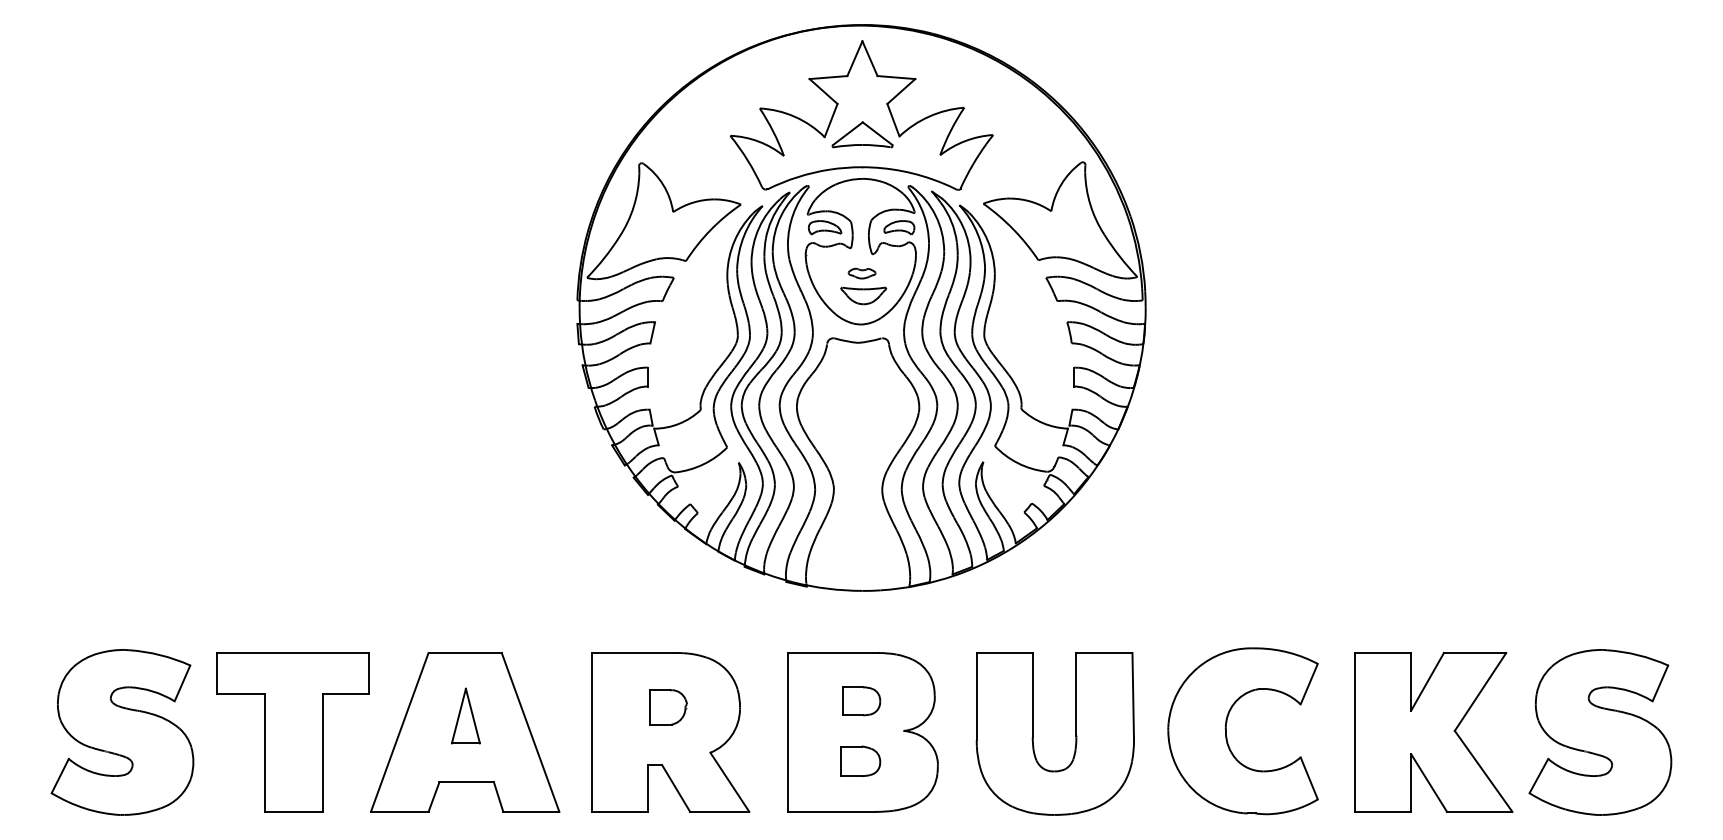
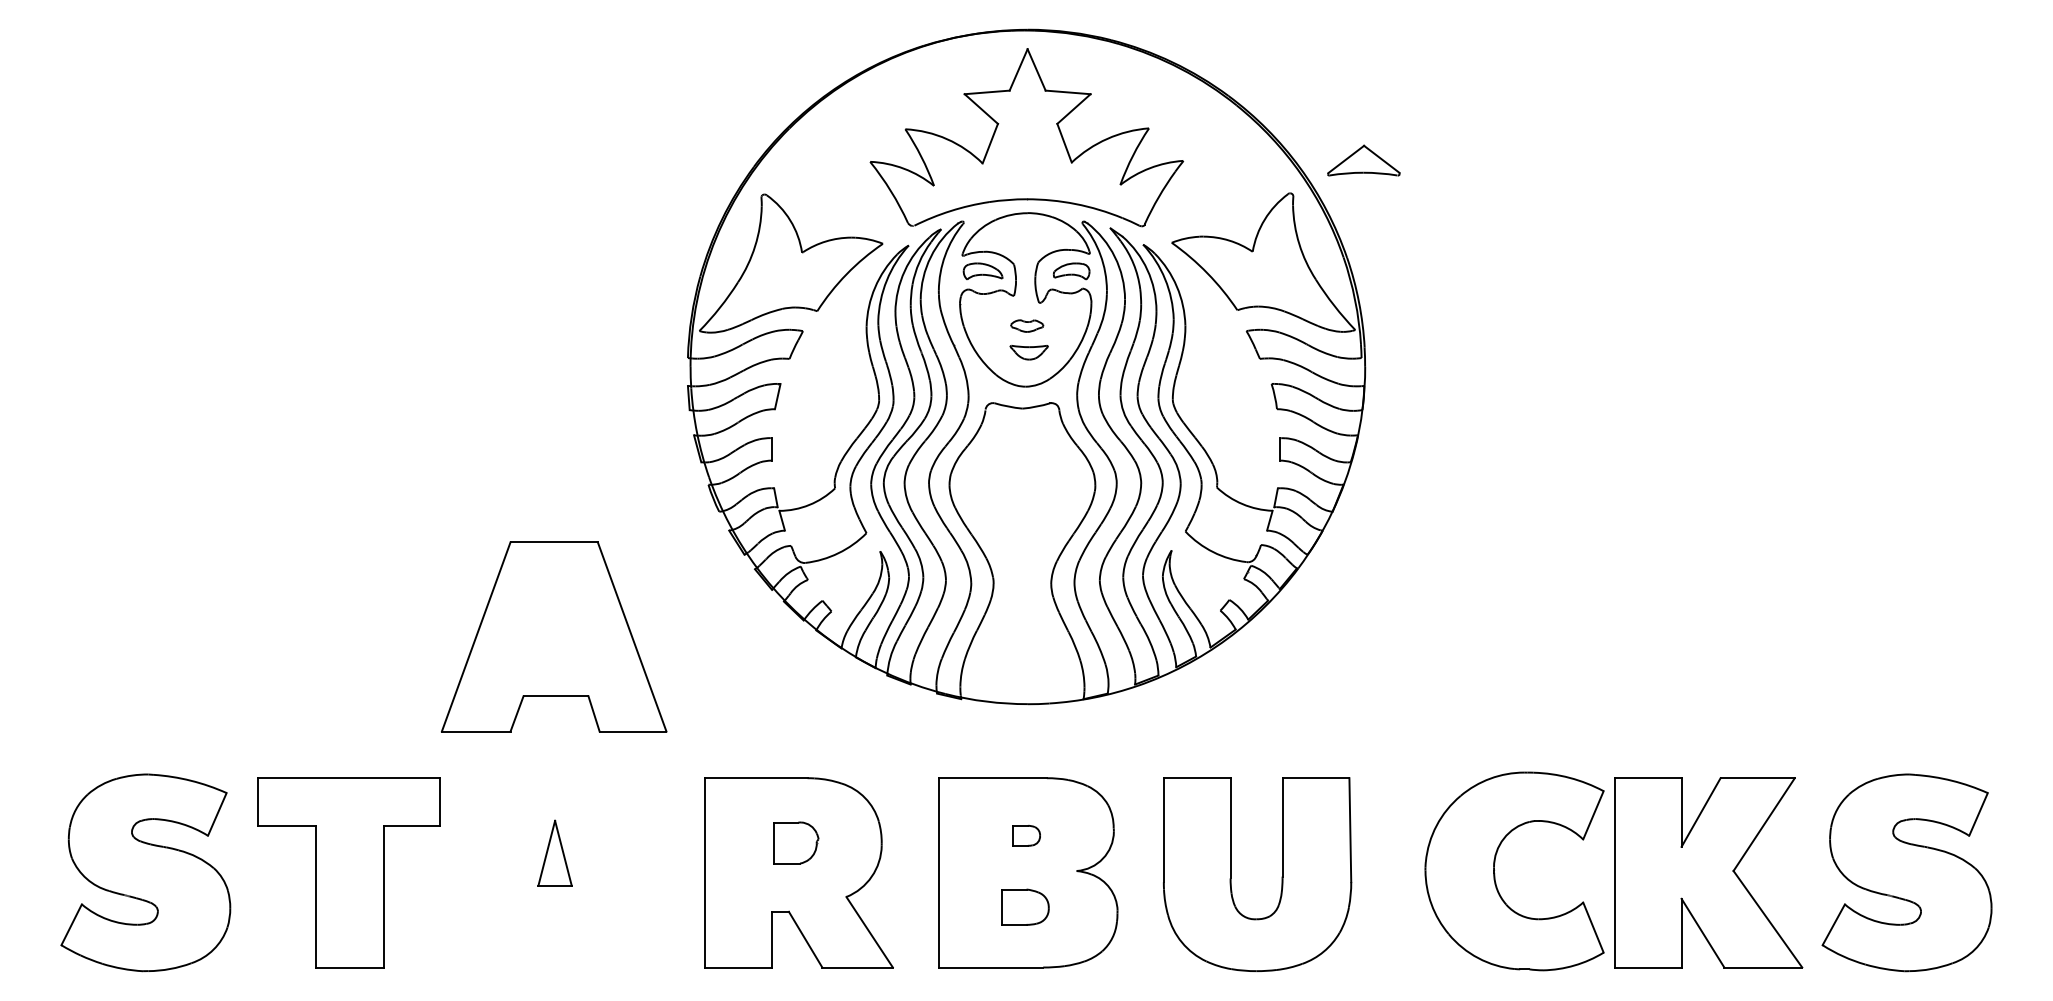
part: (862, 134) -> (1363, 160), moved
part: (863, 295) -> (1028, 352), size x0.7
part: (861, 701) -> (1026, 835), size x0.6
part: (1226, 731) -> (1494, 871), moved
part: (465, 732) -> (554, 636), moved

